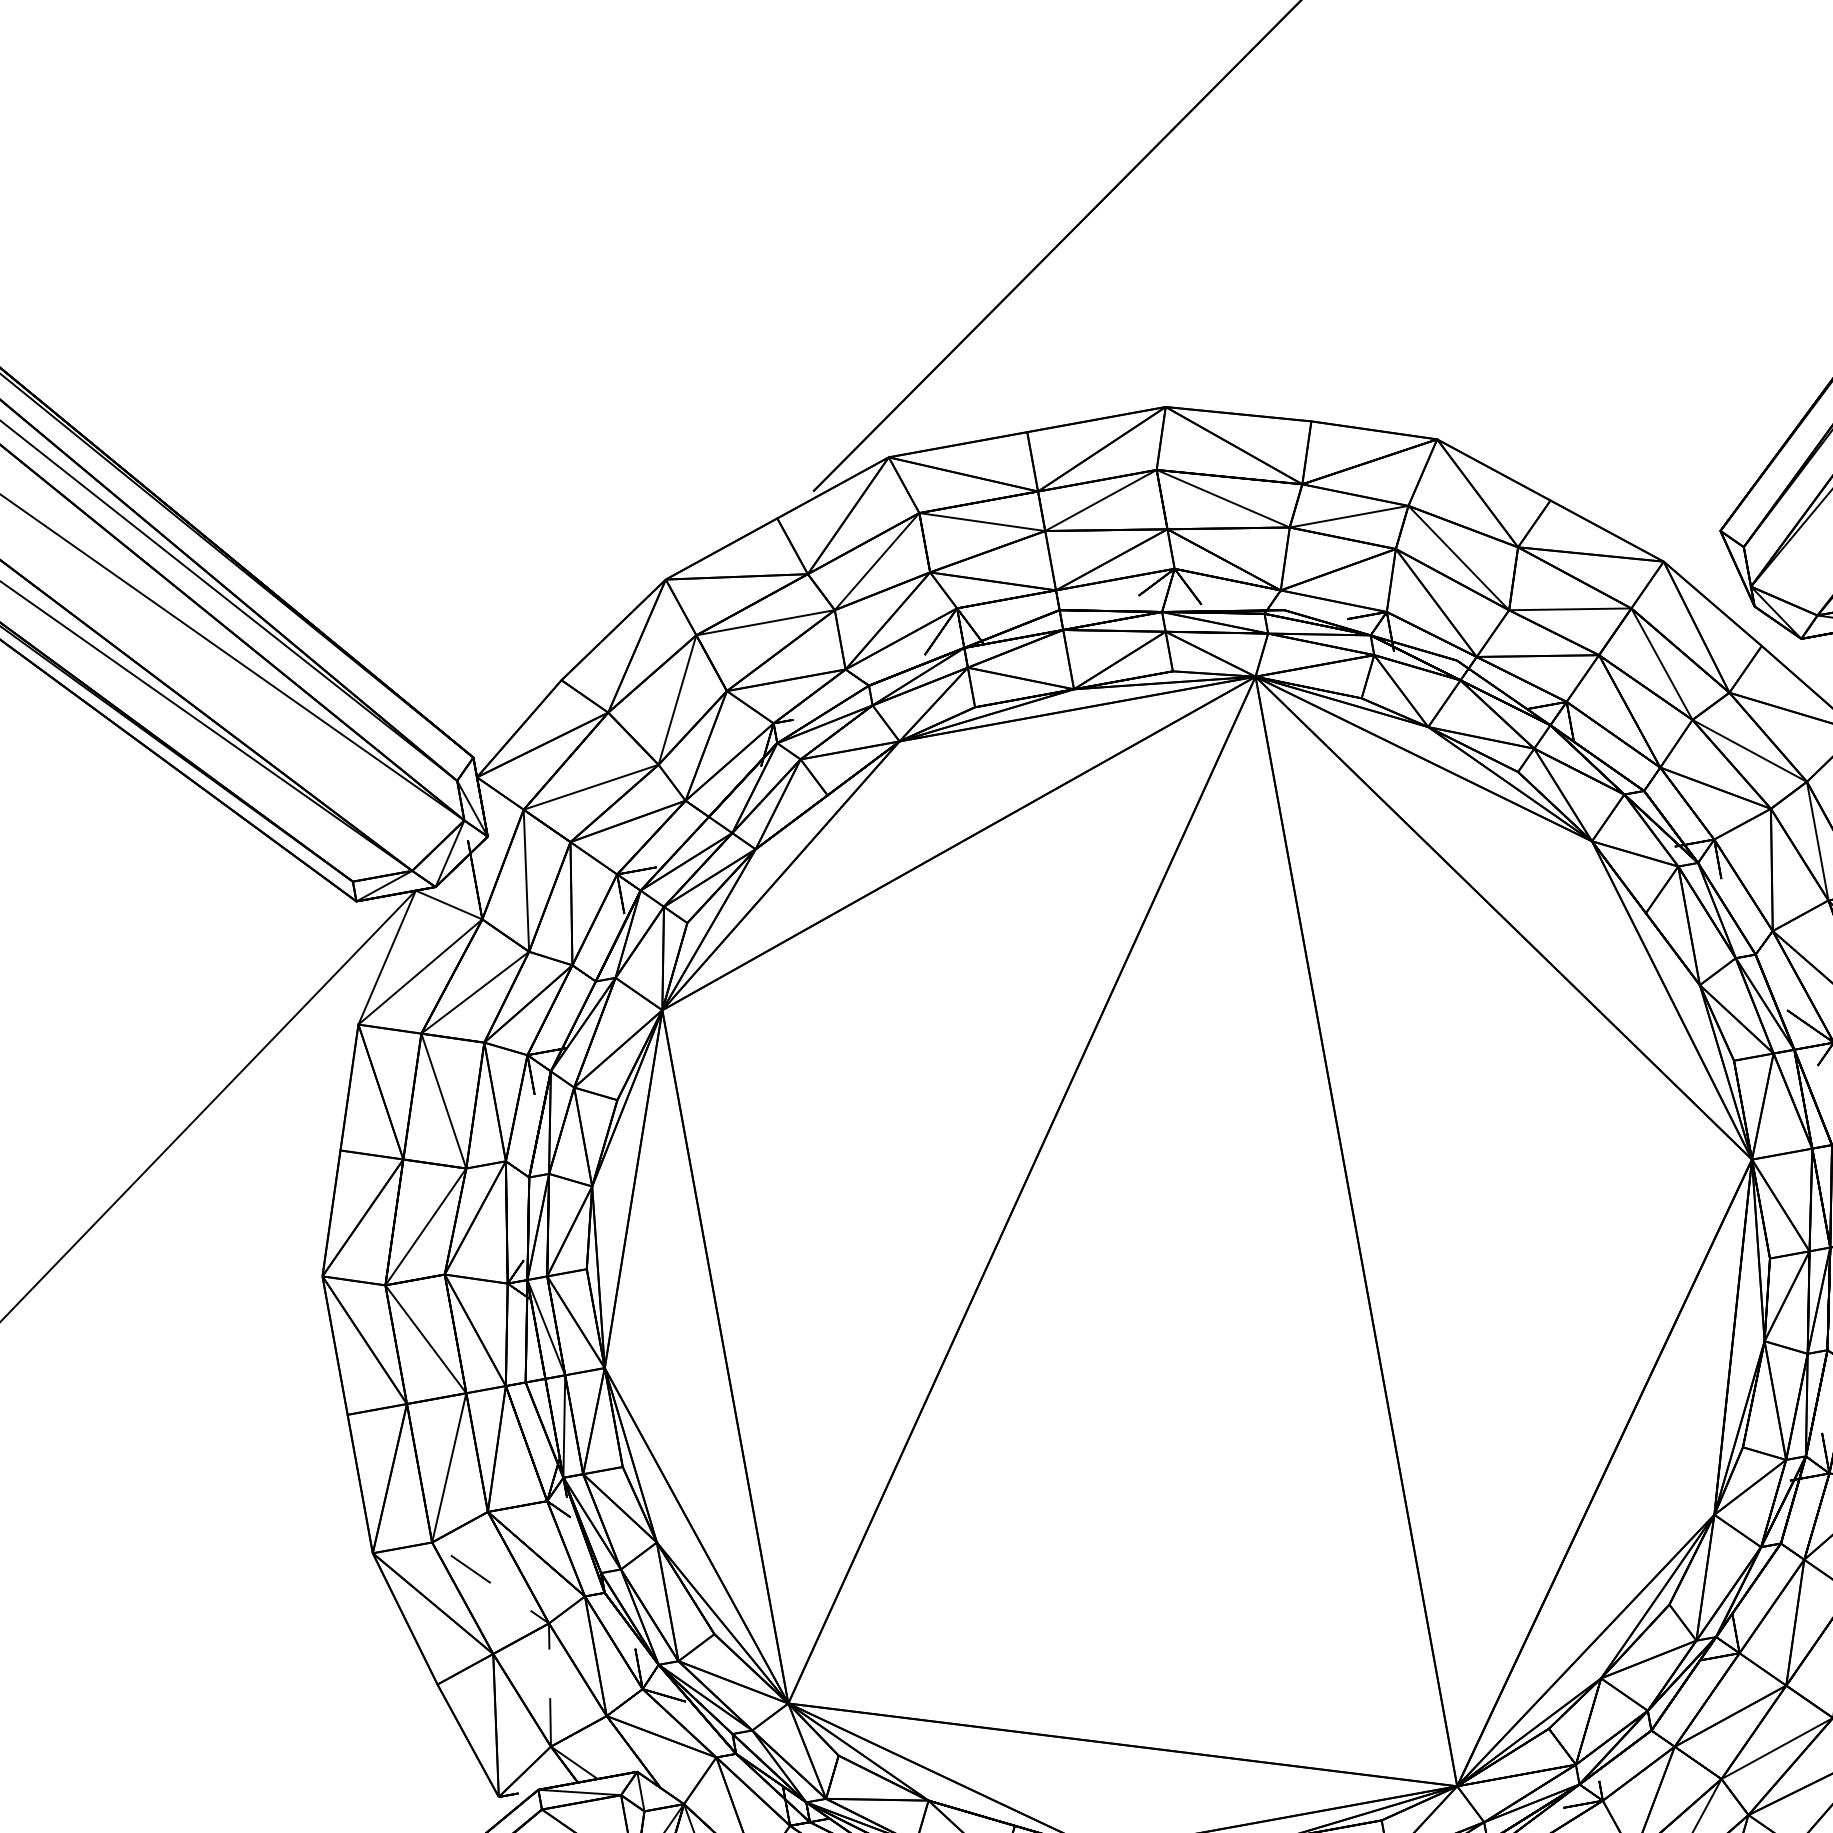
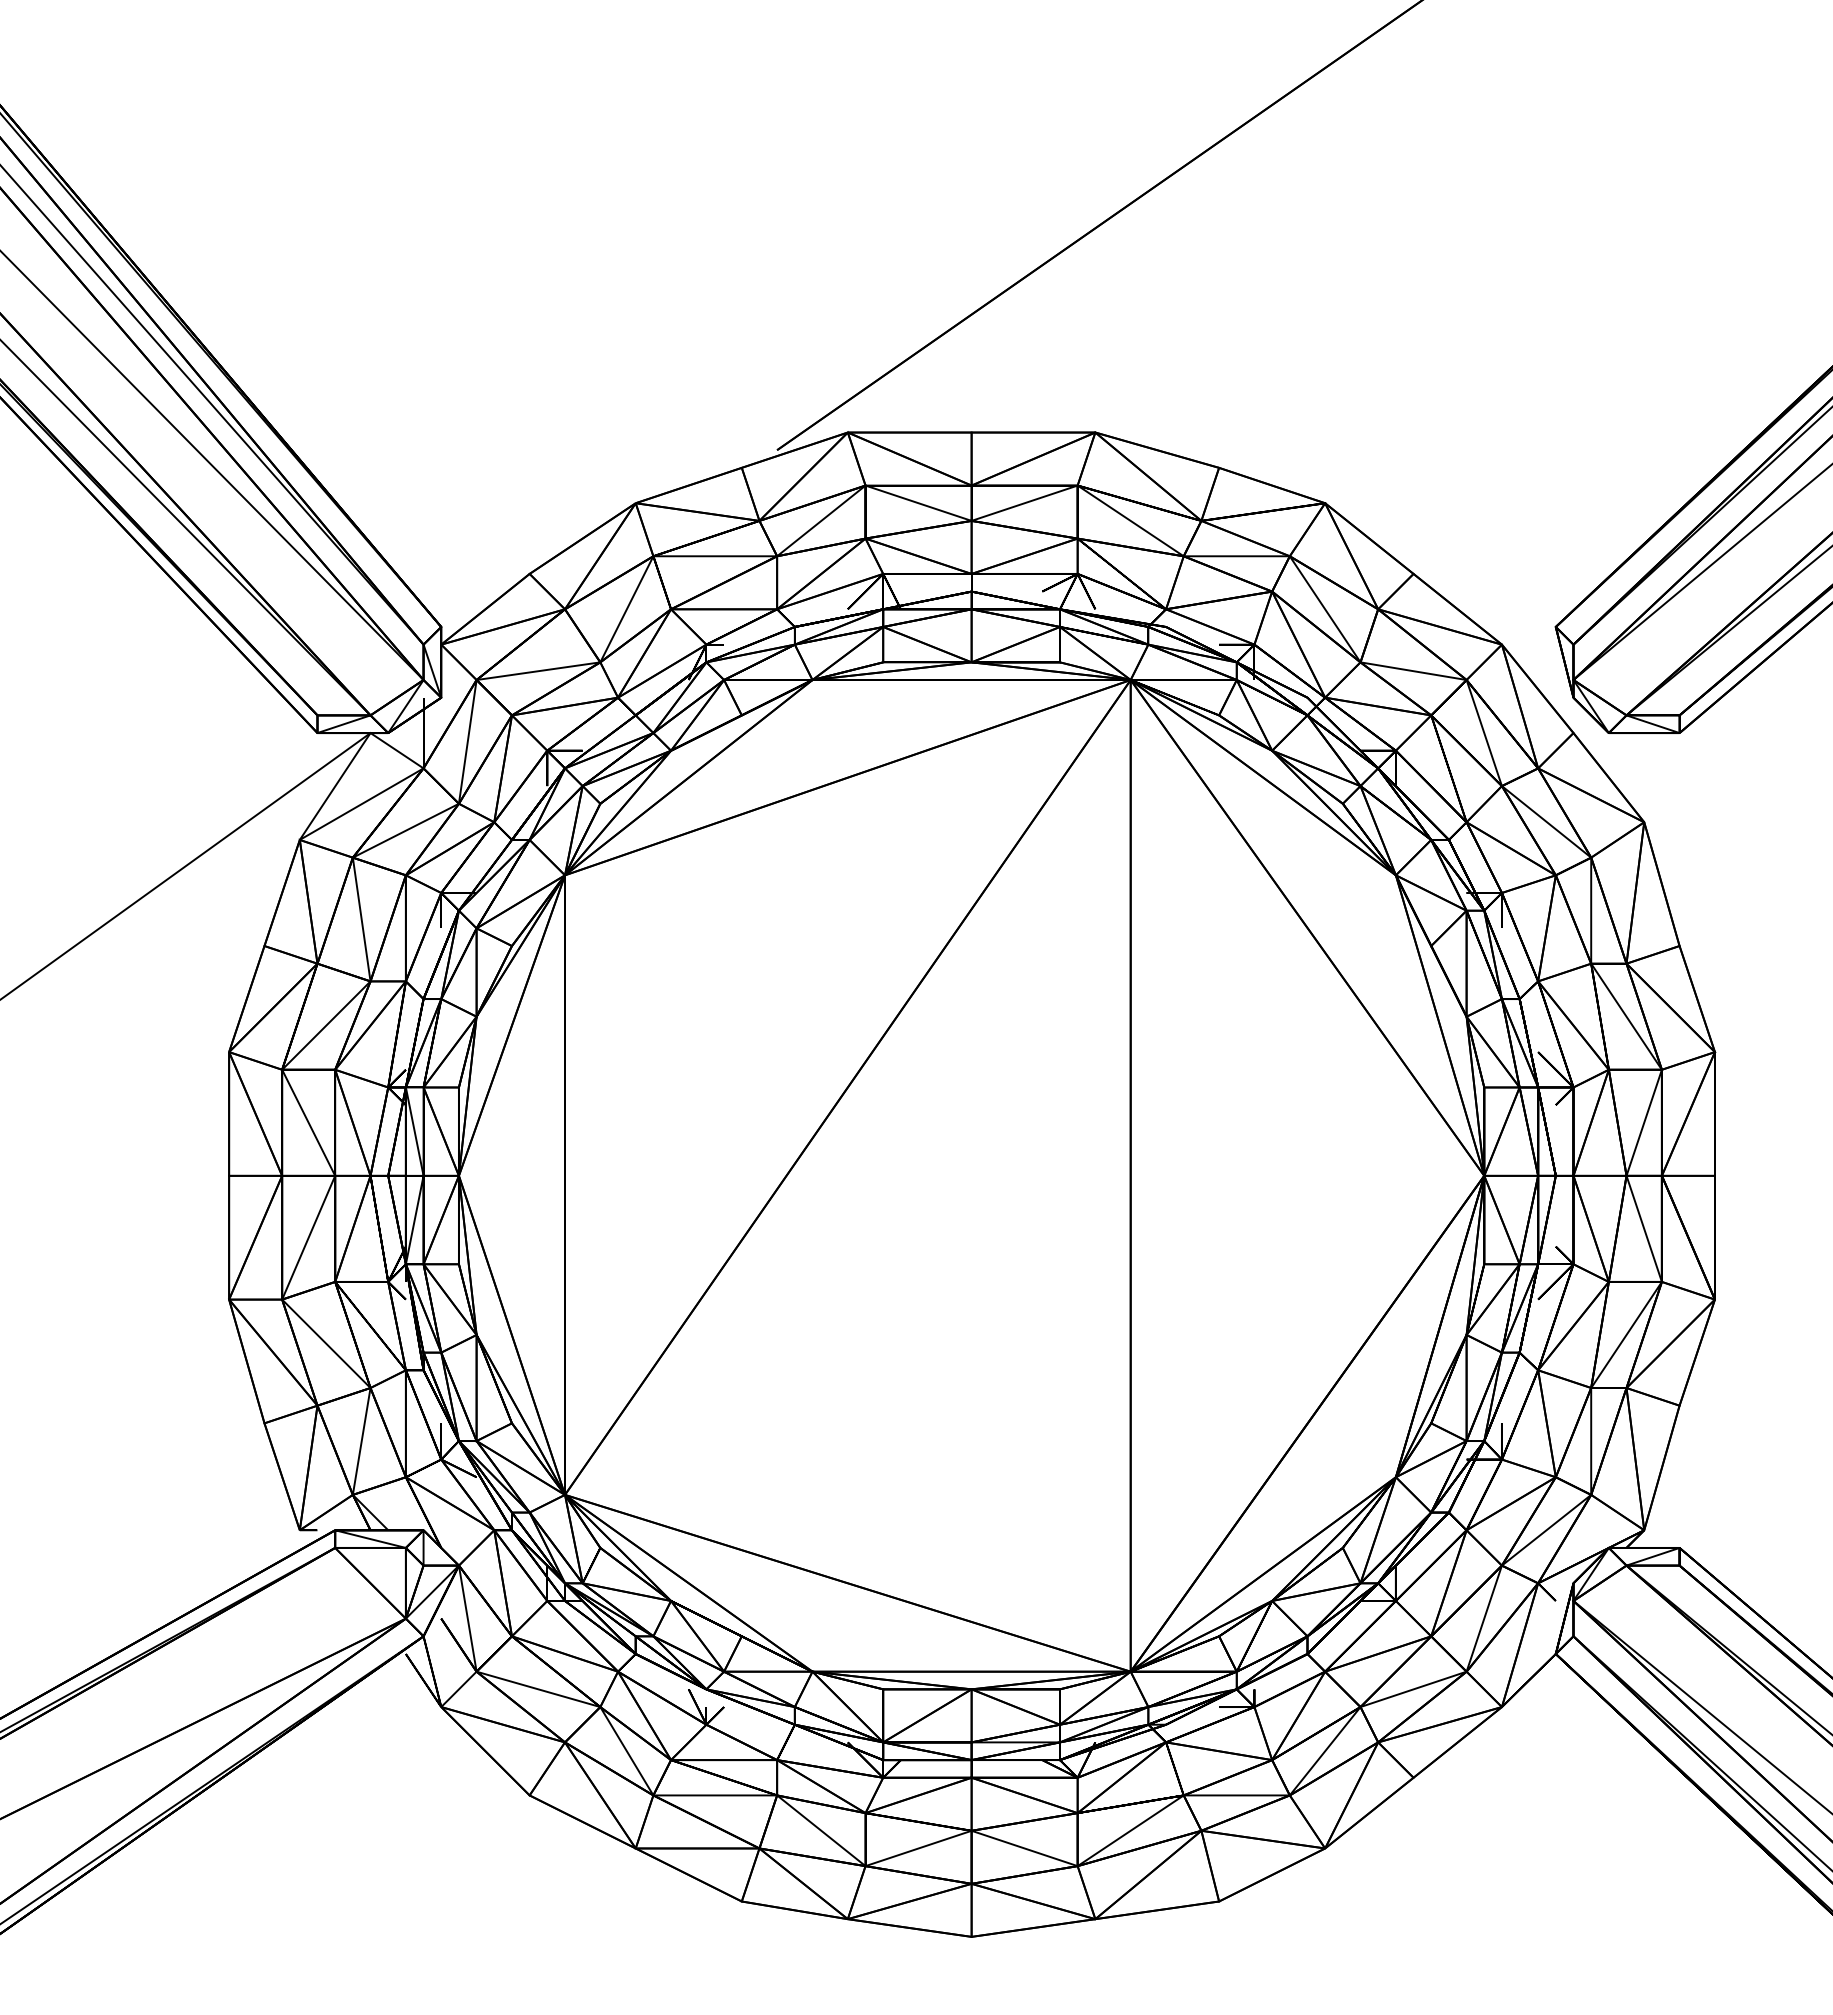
line: (541, 1618) -> (364, 1382), dashed -> solid

